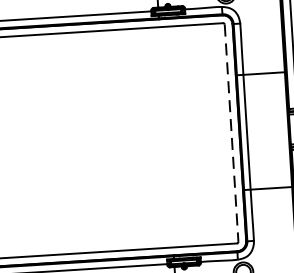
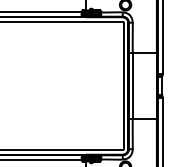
line: (231, 134) -> (123, 86), dashed -> solid

